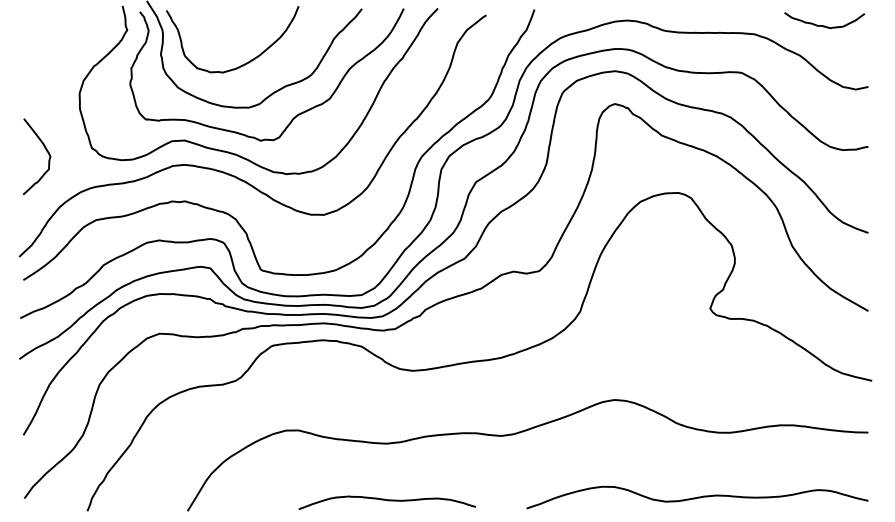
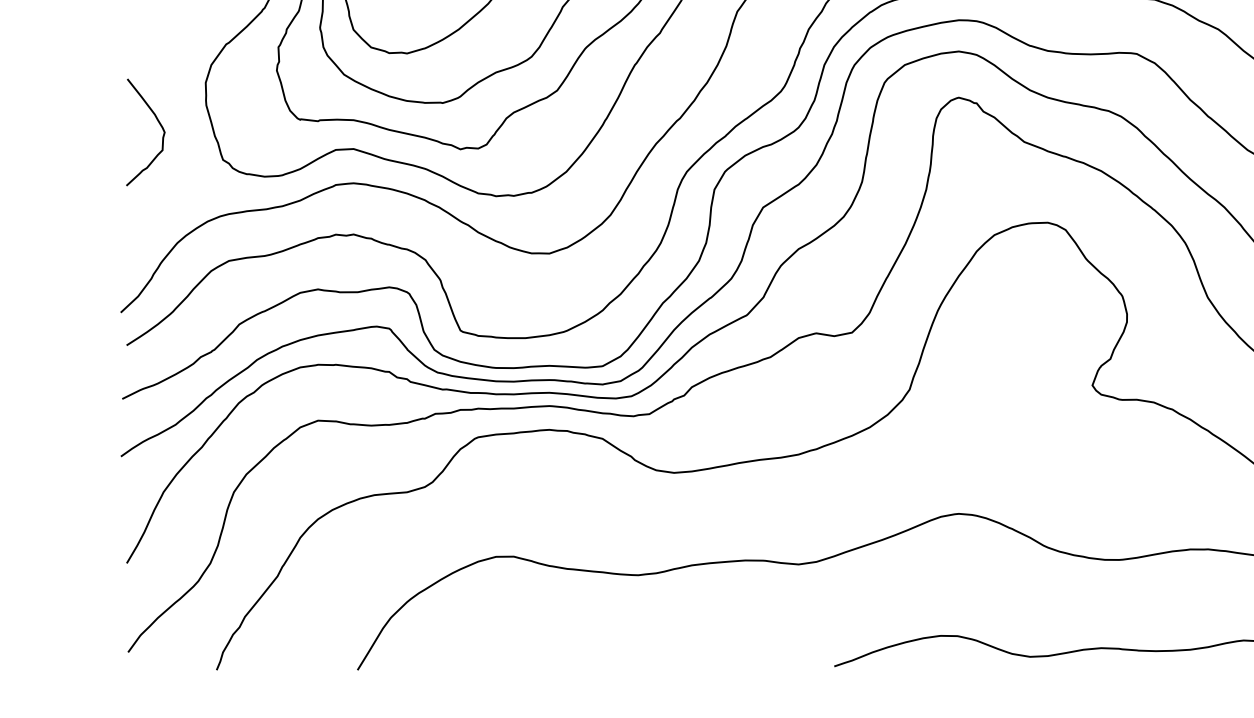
curve: (46, 151) -> (159, 125), moved
curve: (387, 501) -> (638, 656), removed

